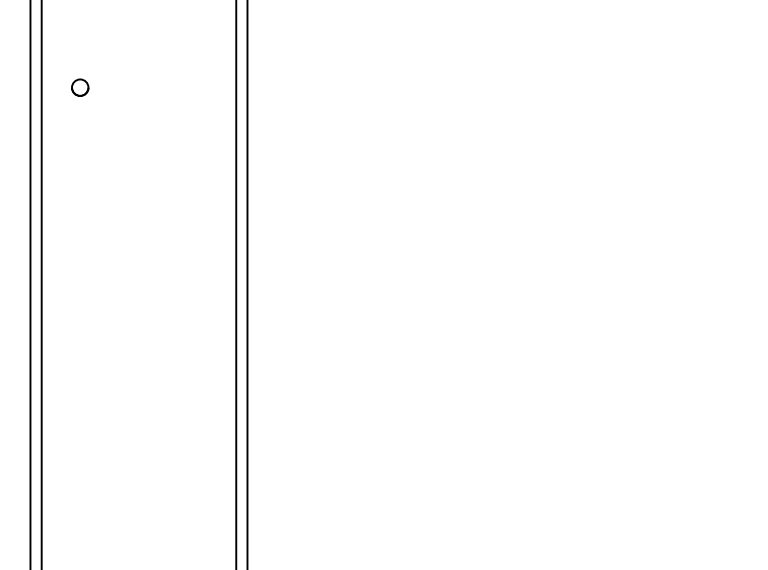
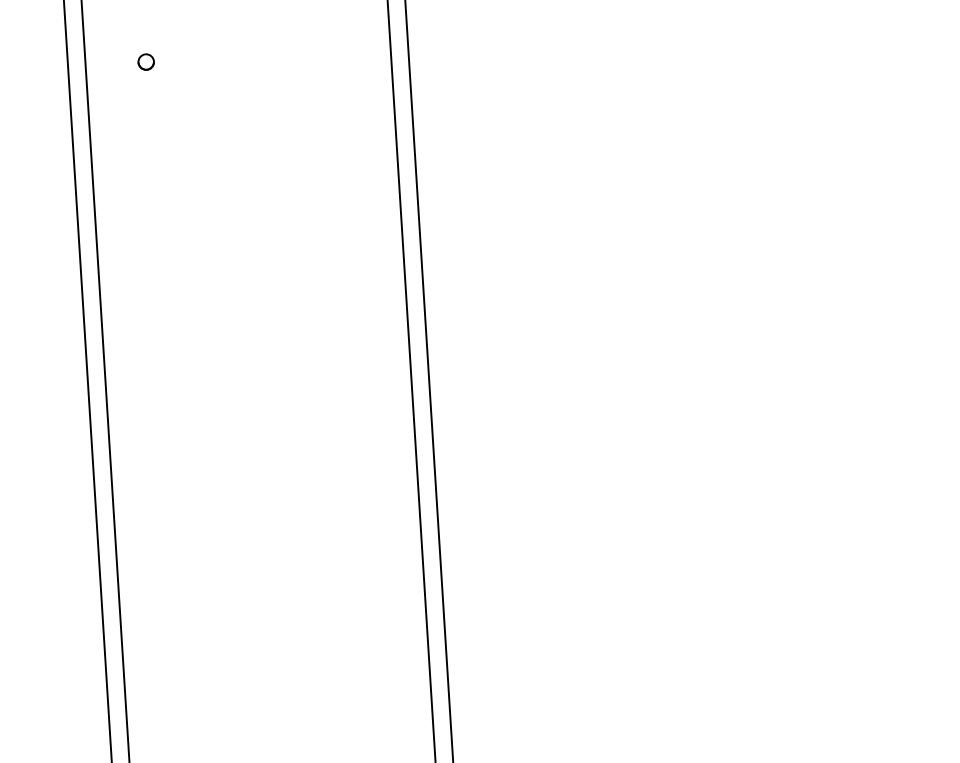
circle: (80, 87) -> (146, 61), size x0.6

